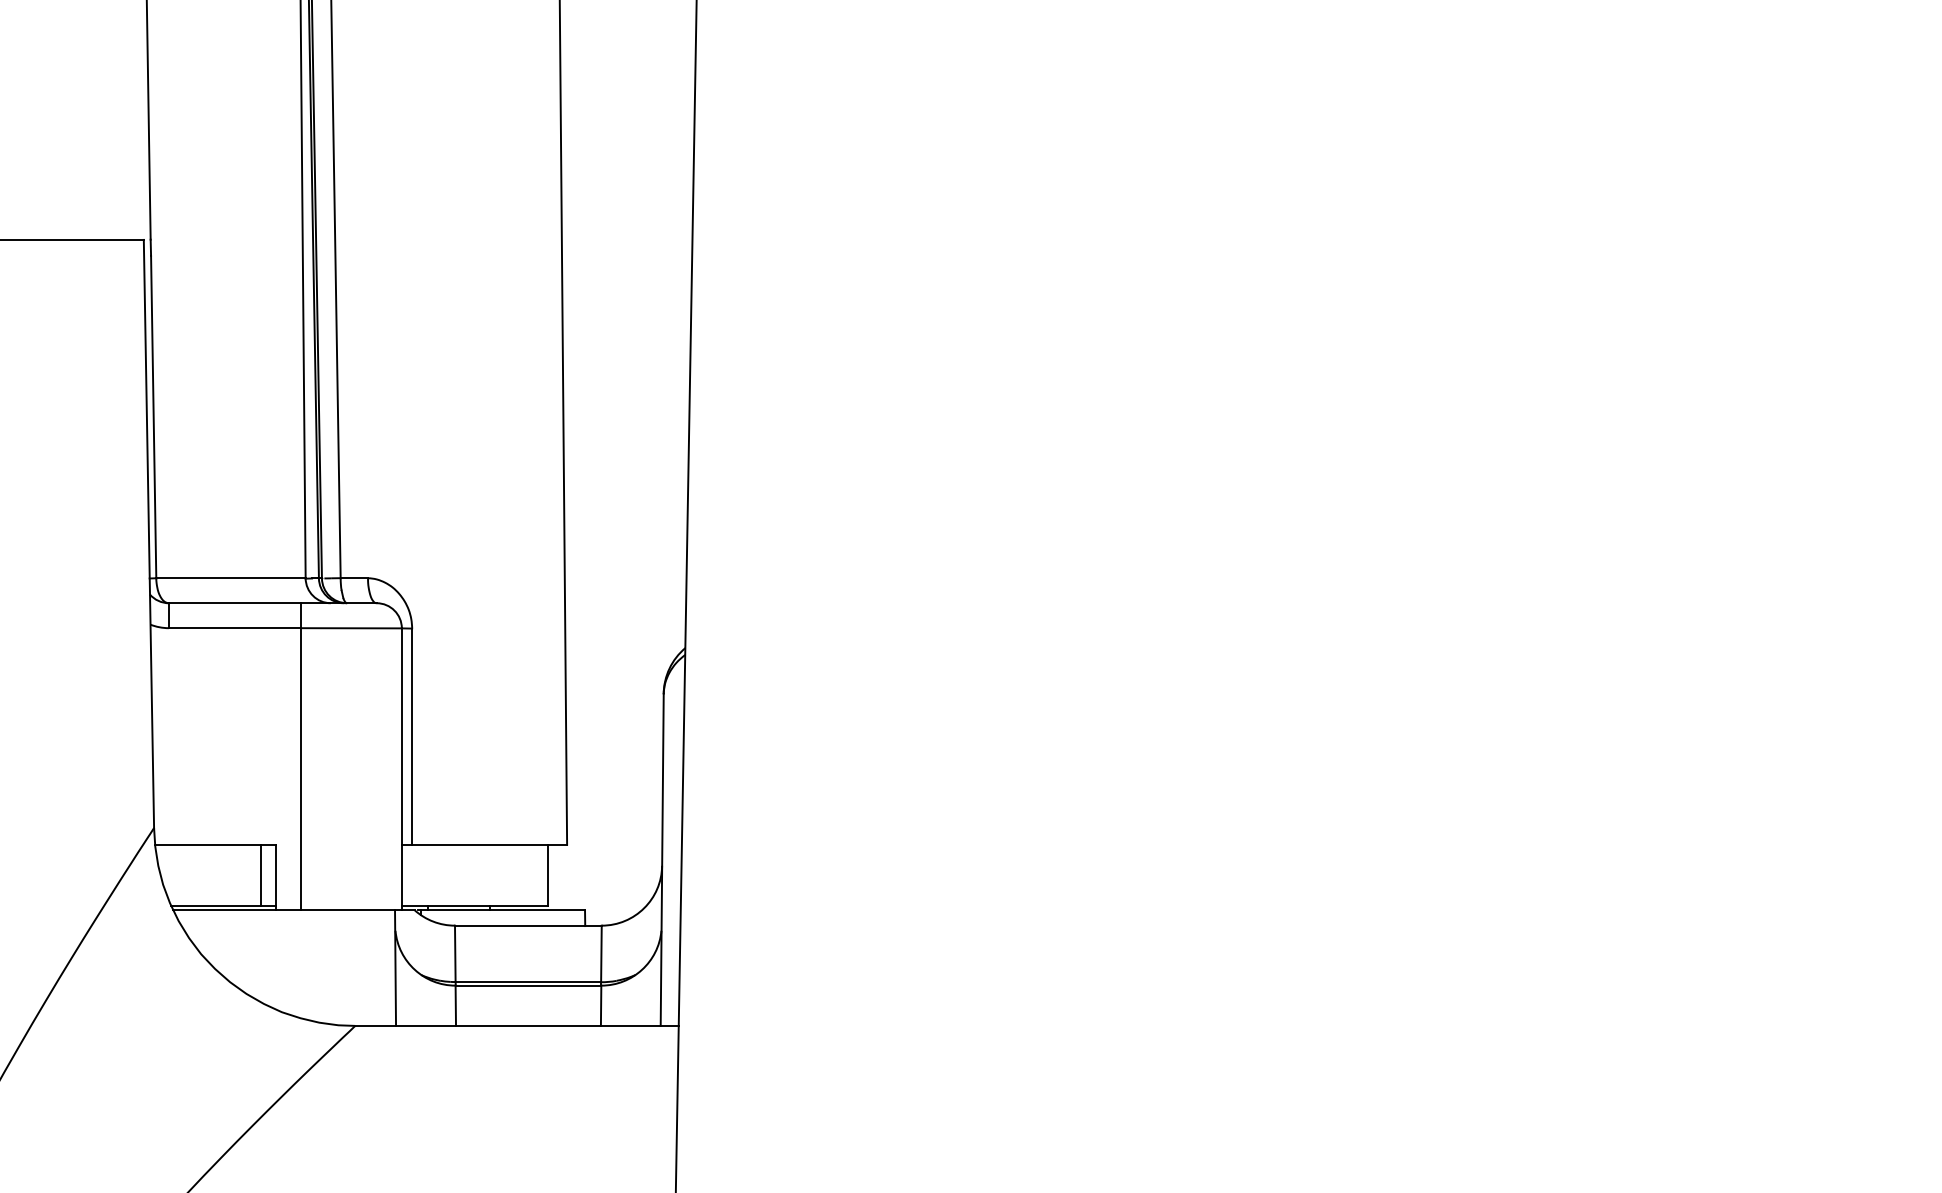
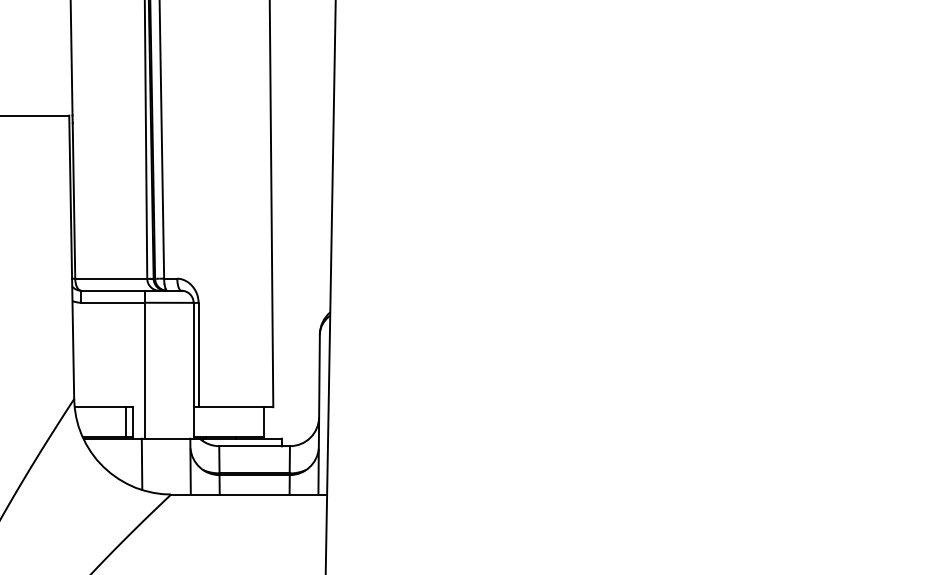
line: (293, 963) -> (141, 464), added

